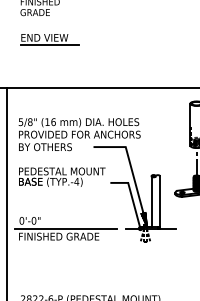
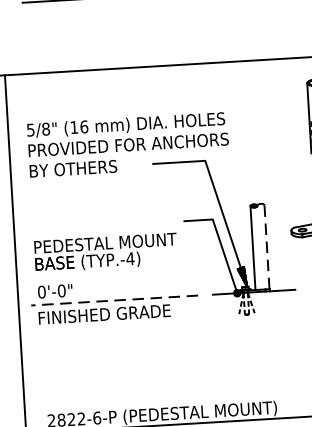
text: (62, 176) -> (106, 251), moved
line: (160, 201) -> (267, 246), solid -> dashed
line: (65, 228) -> (114, 300), solid -> dashed

